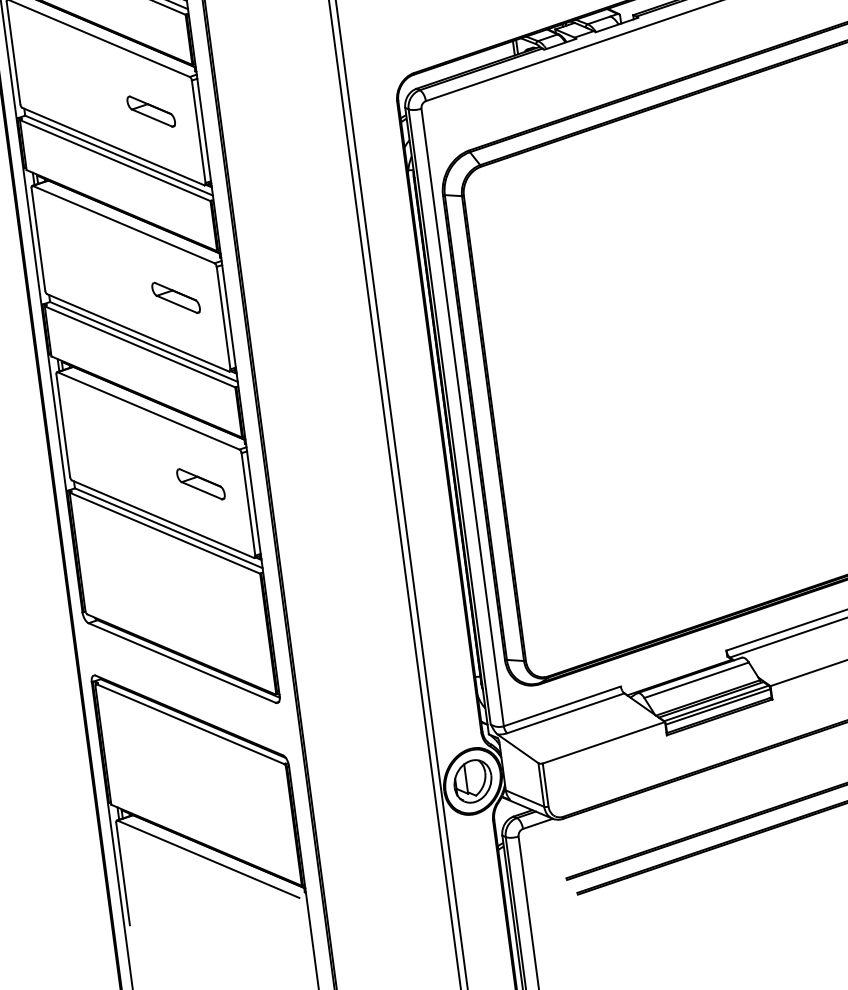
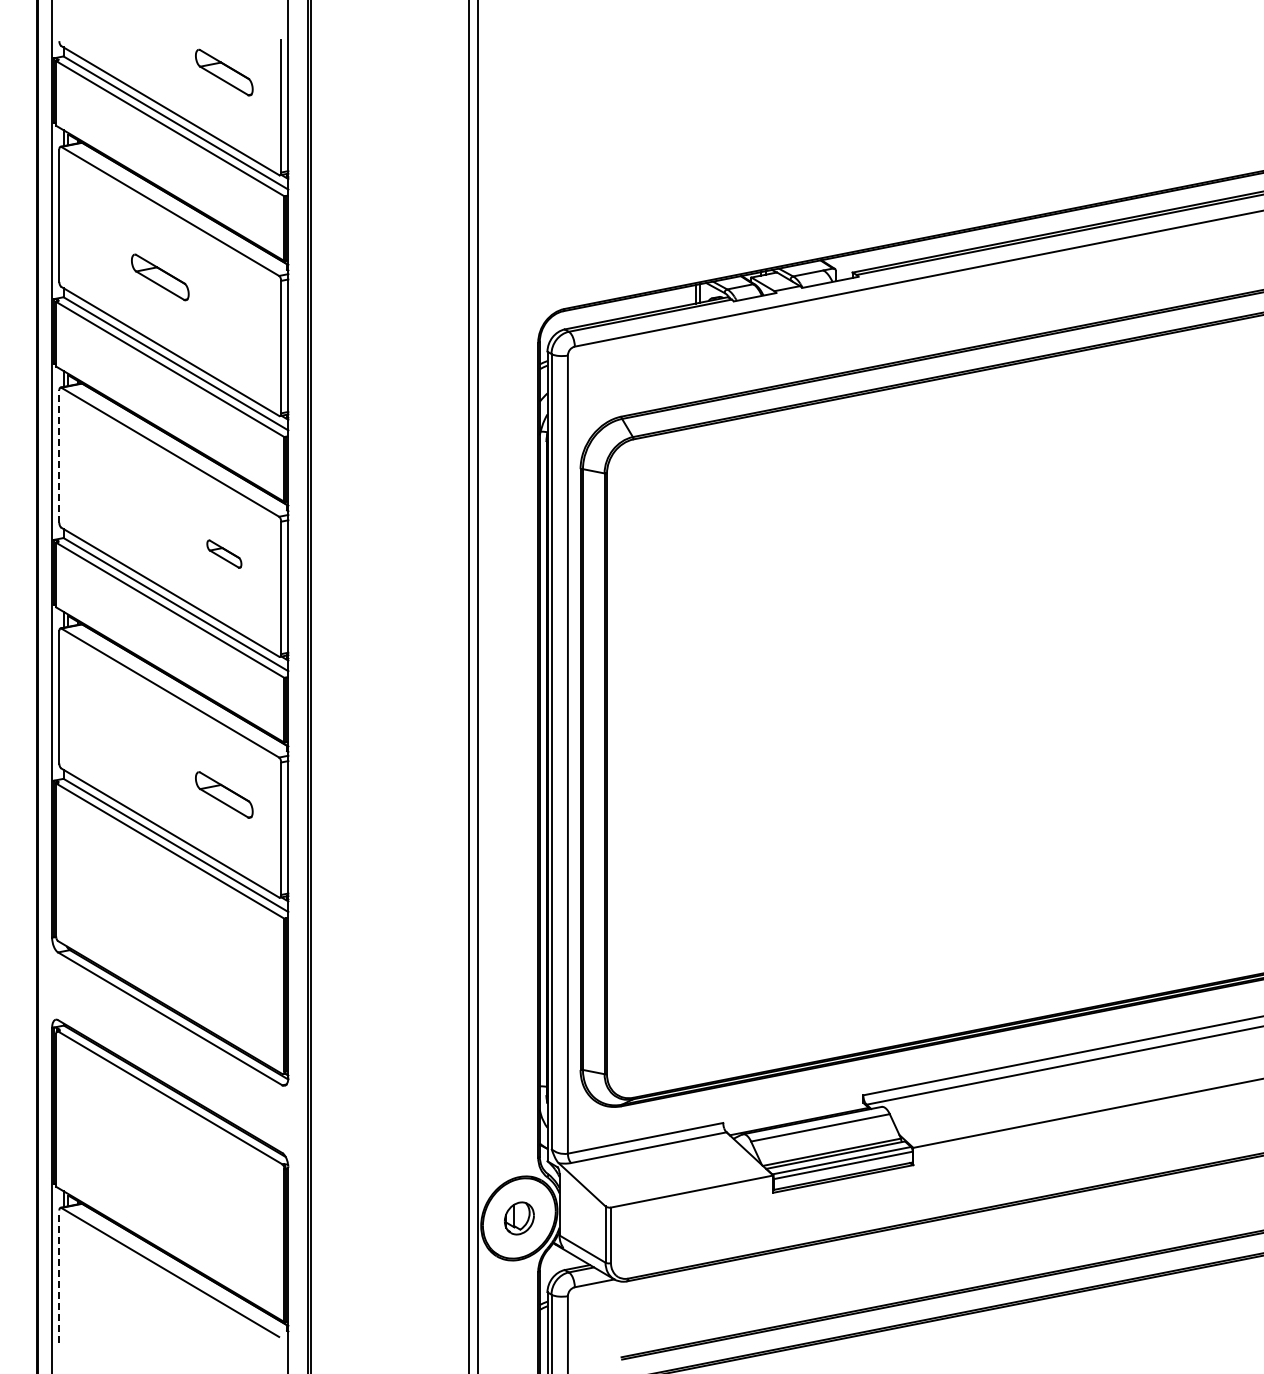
part: (151, 111) -> (160, 277), moved
line: (38, 239) -> (59, 456), solid -> dashed
part: (176, 297) -> (224, 553), size x0.6
part: (473, 781) -> (519, 1218), size x0.6
line: (123, 873) -> (59, 1276), solid -> dashed

